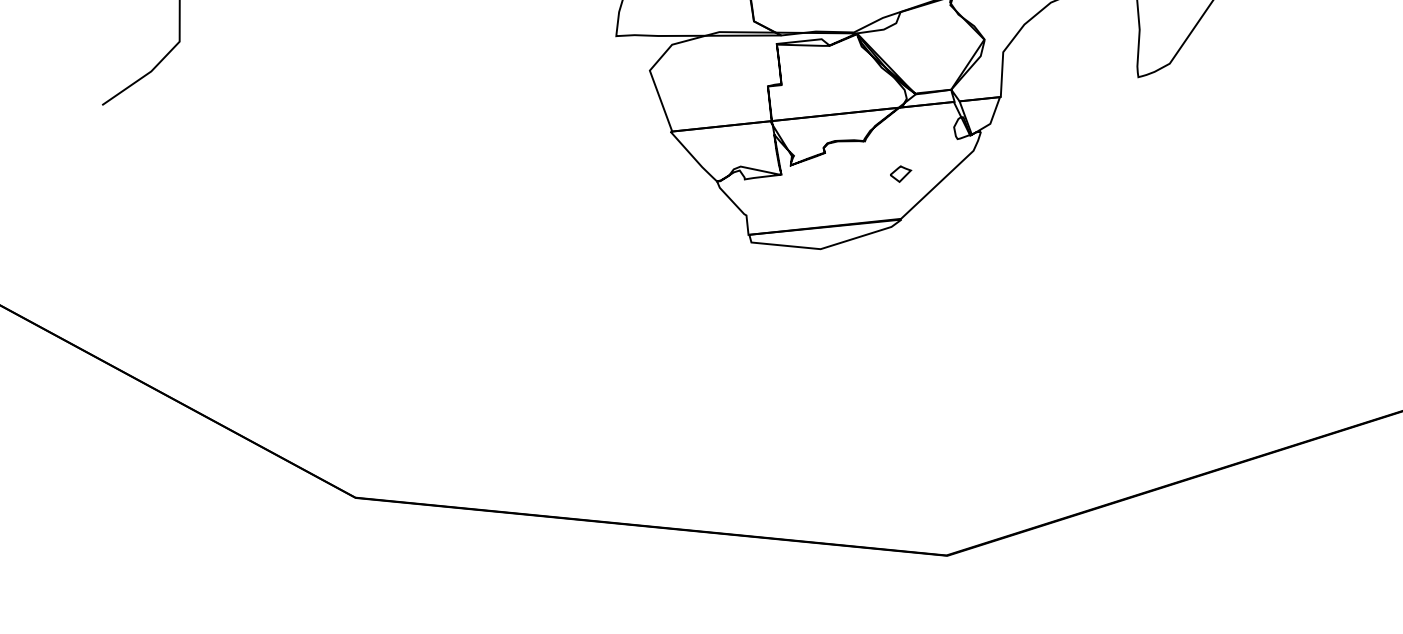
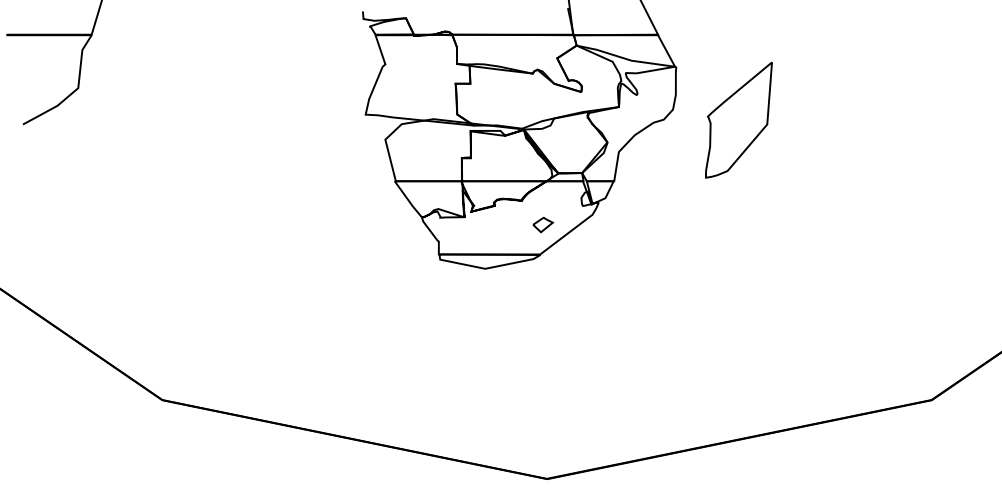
part: (901, 173) -> (543, 224), size x1.43

